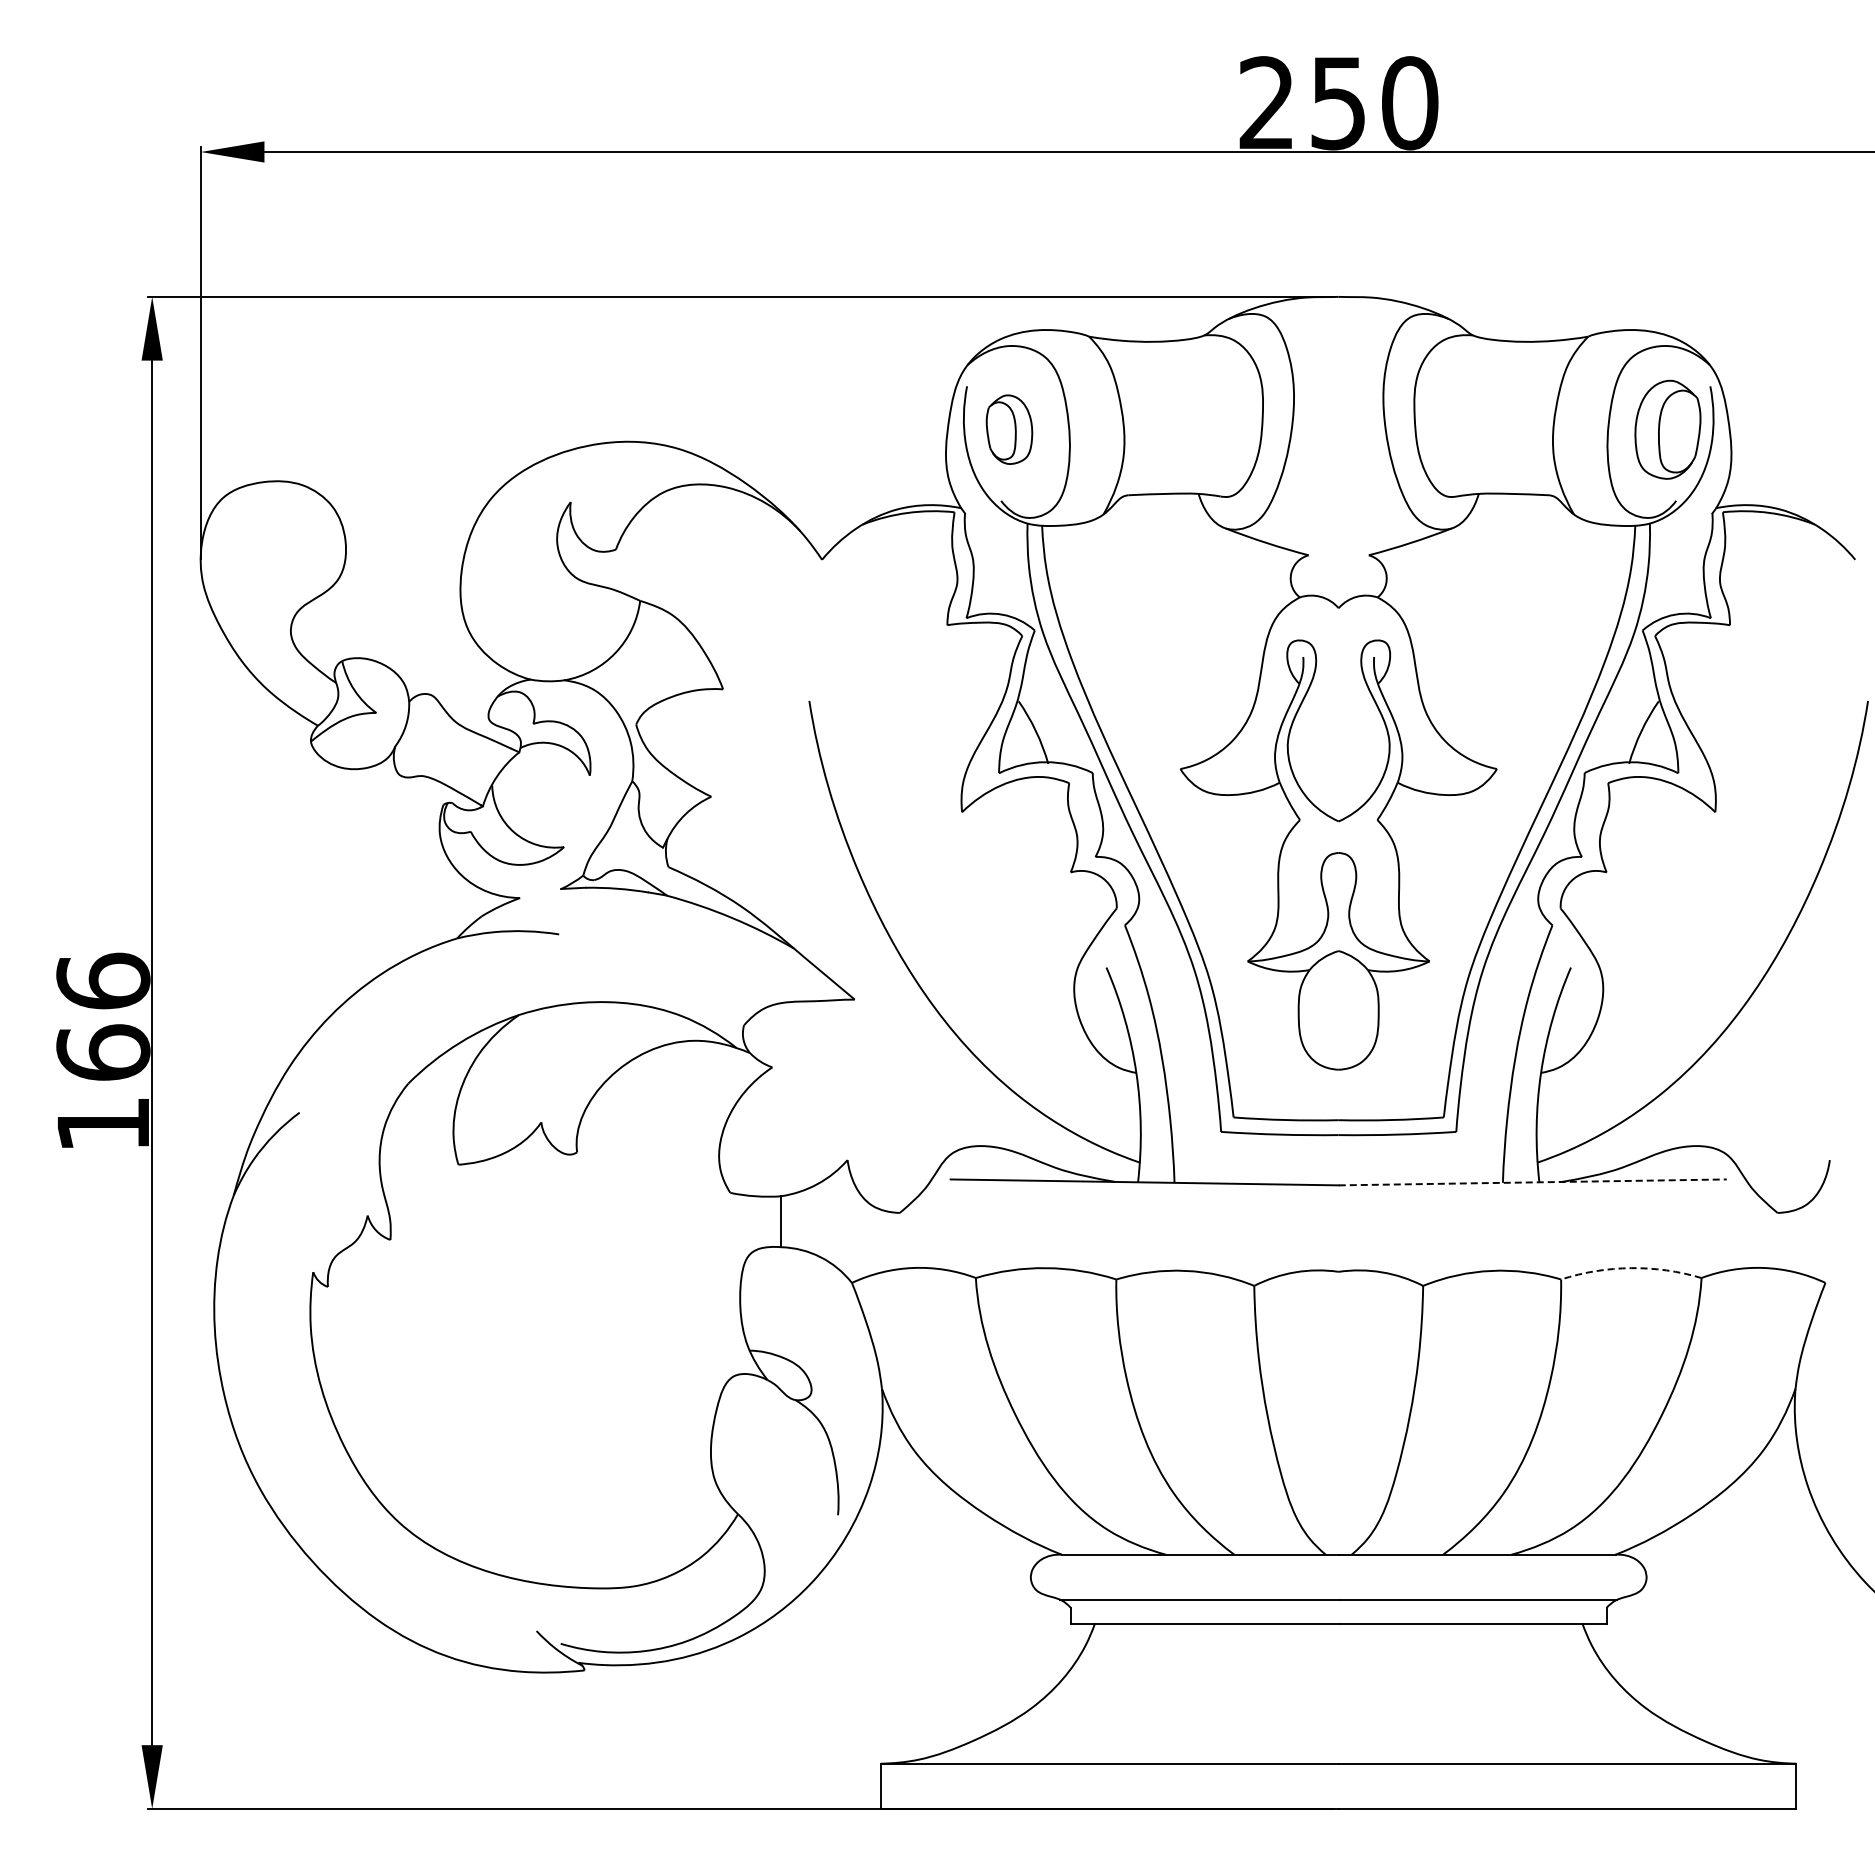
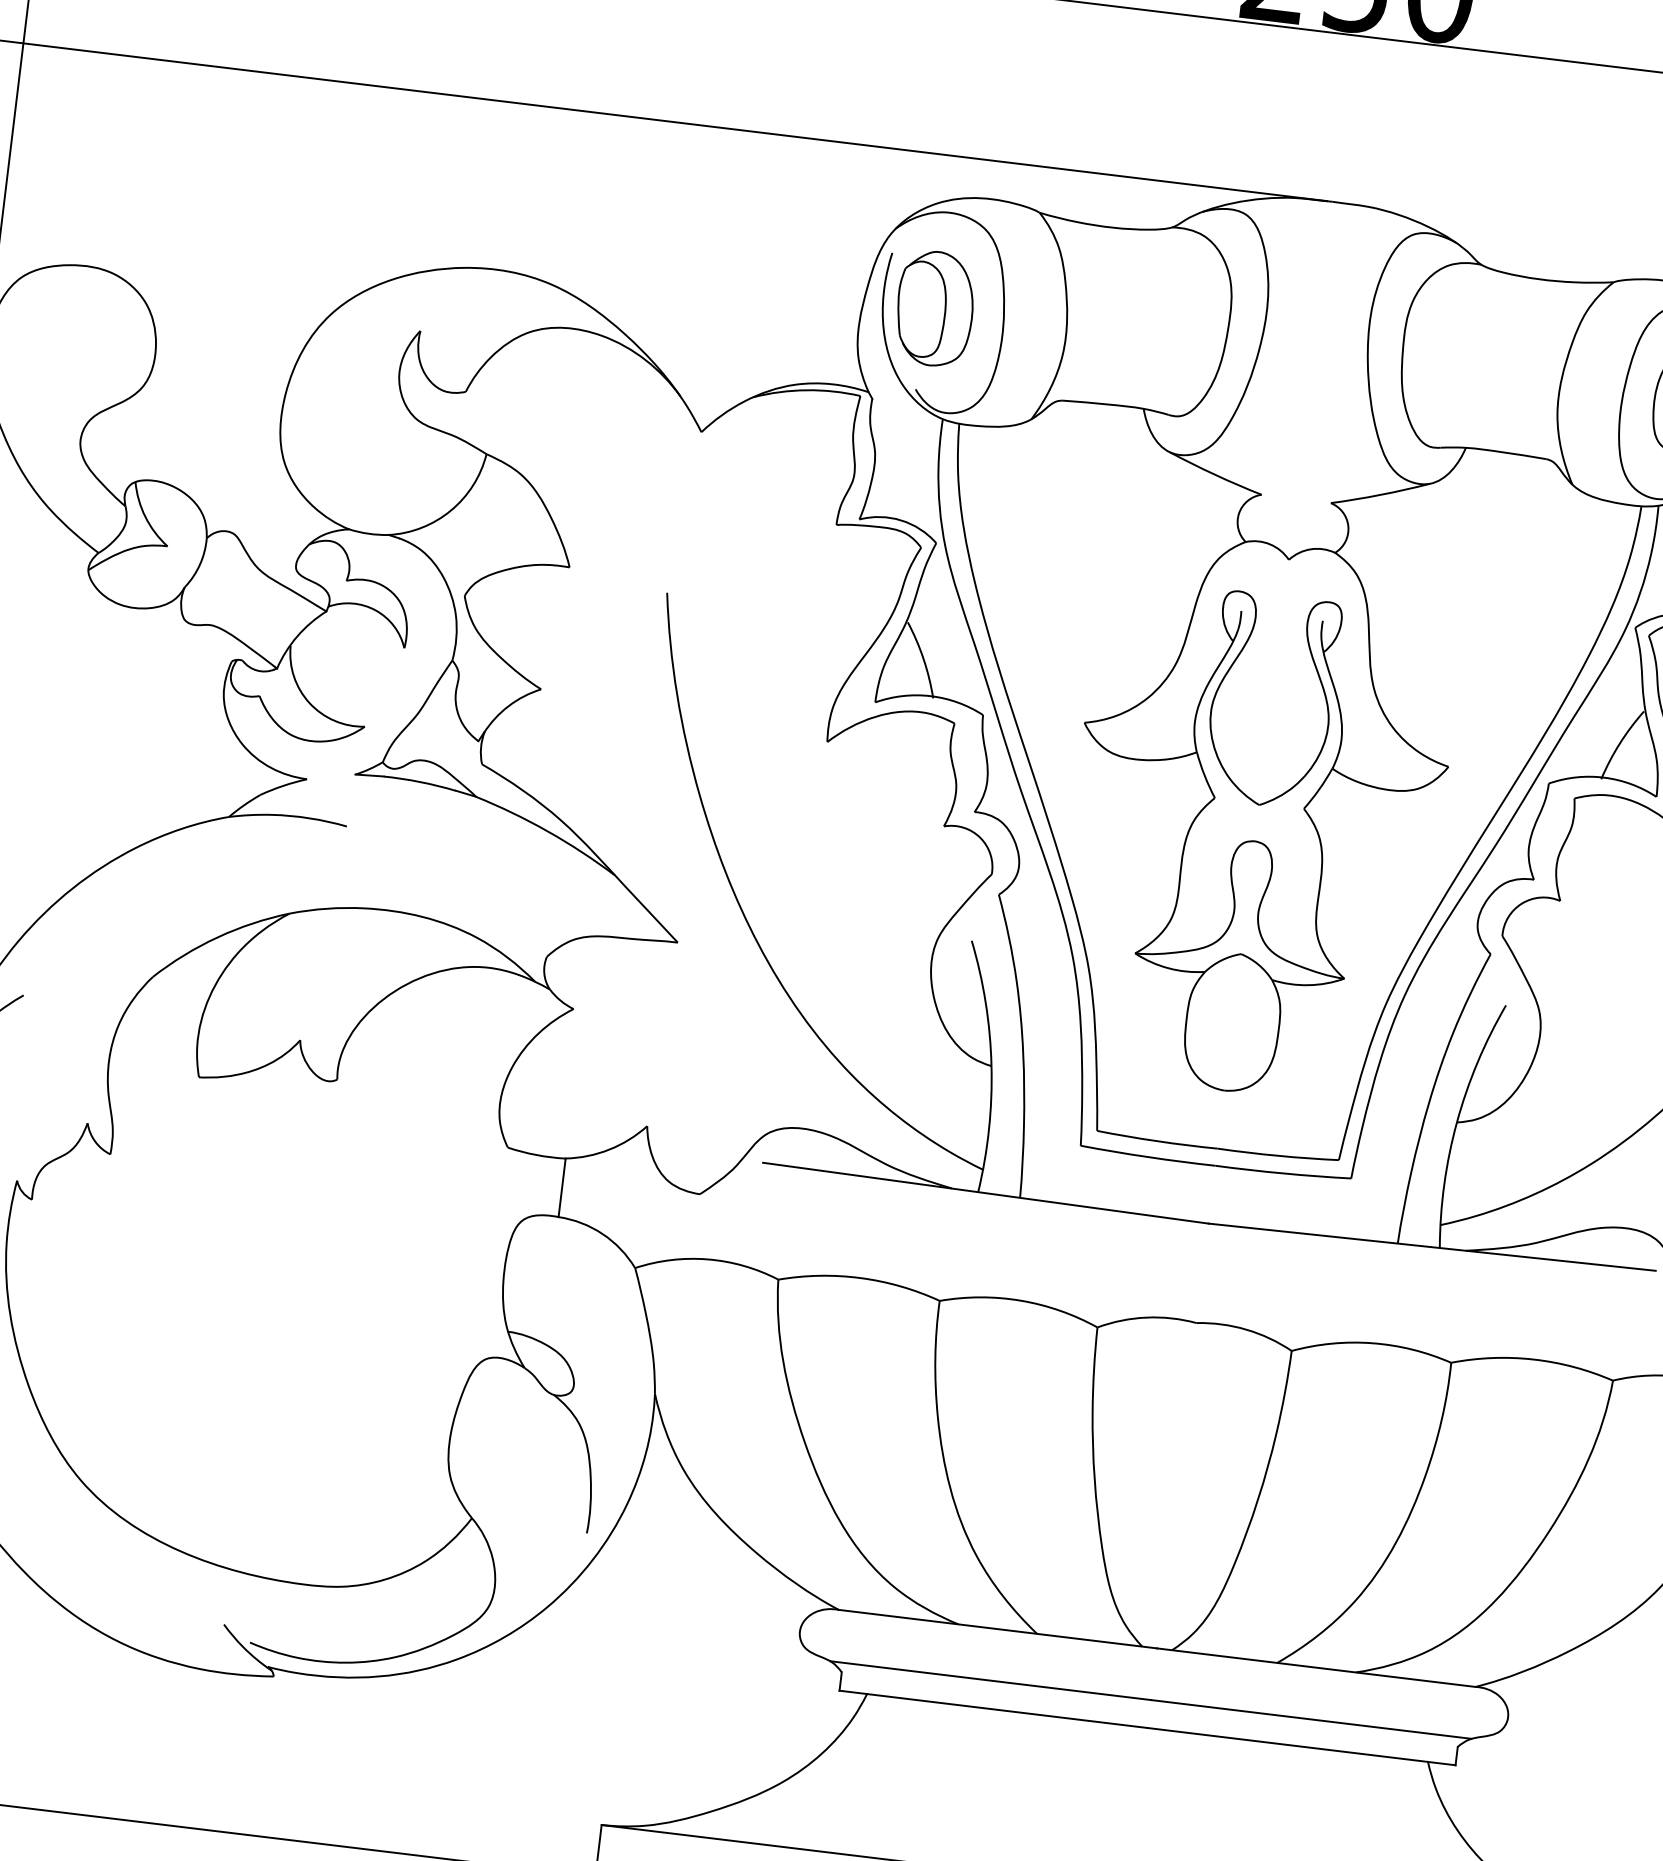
part: (1009, 429) -> (935, 308), size x1.43
line: (1533, 1182) -> (1433, 1247), dashed -> solid
arc: (1631, 1268) -> (1533, 1359), dashed -> solid

